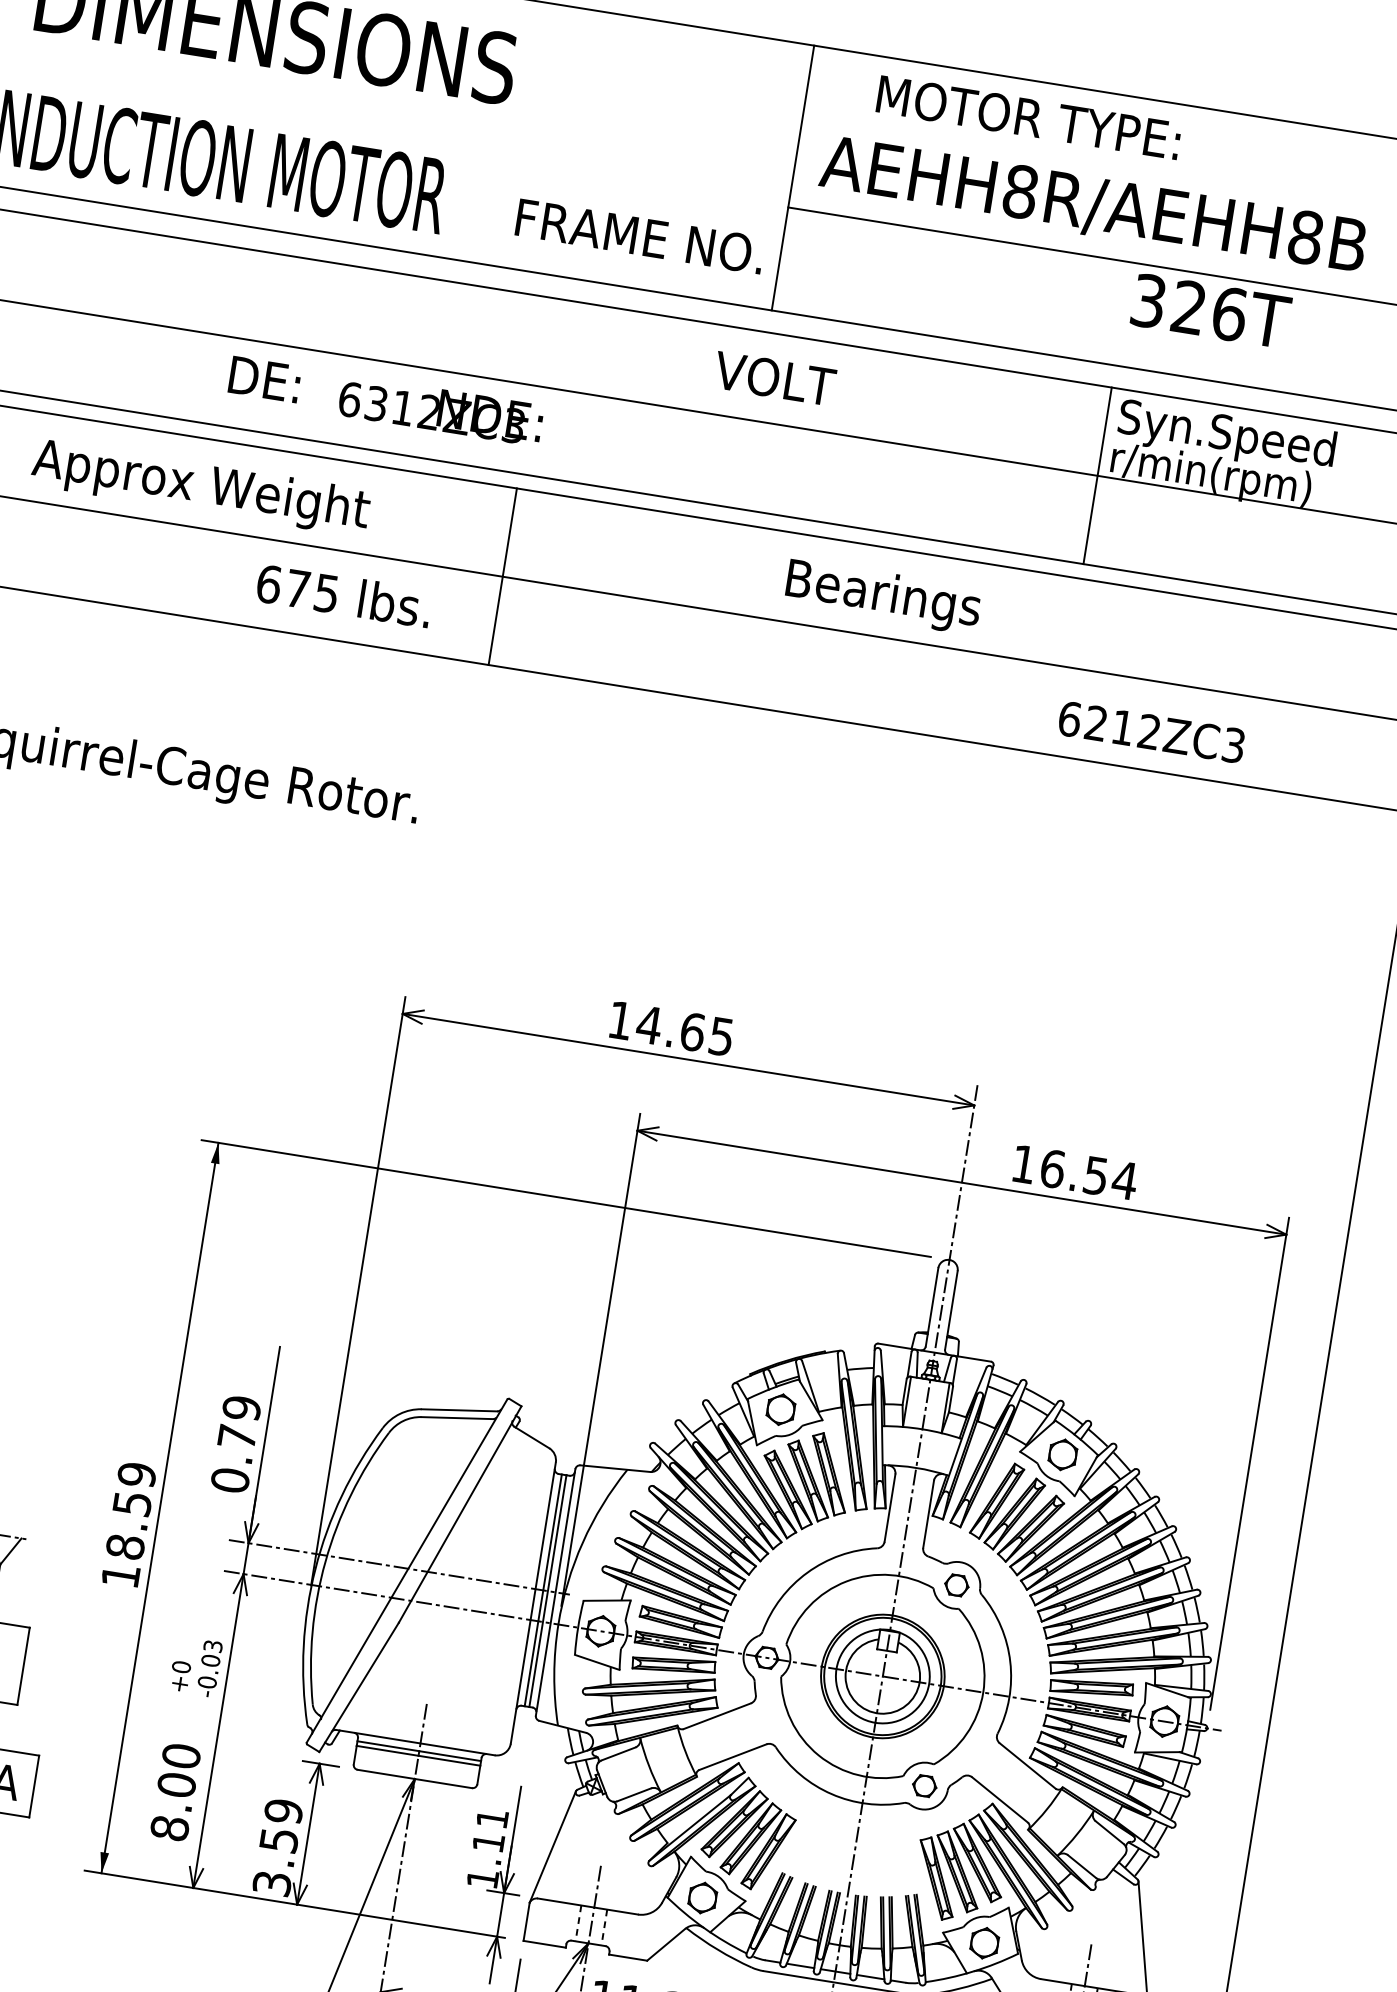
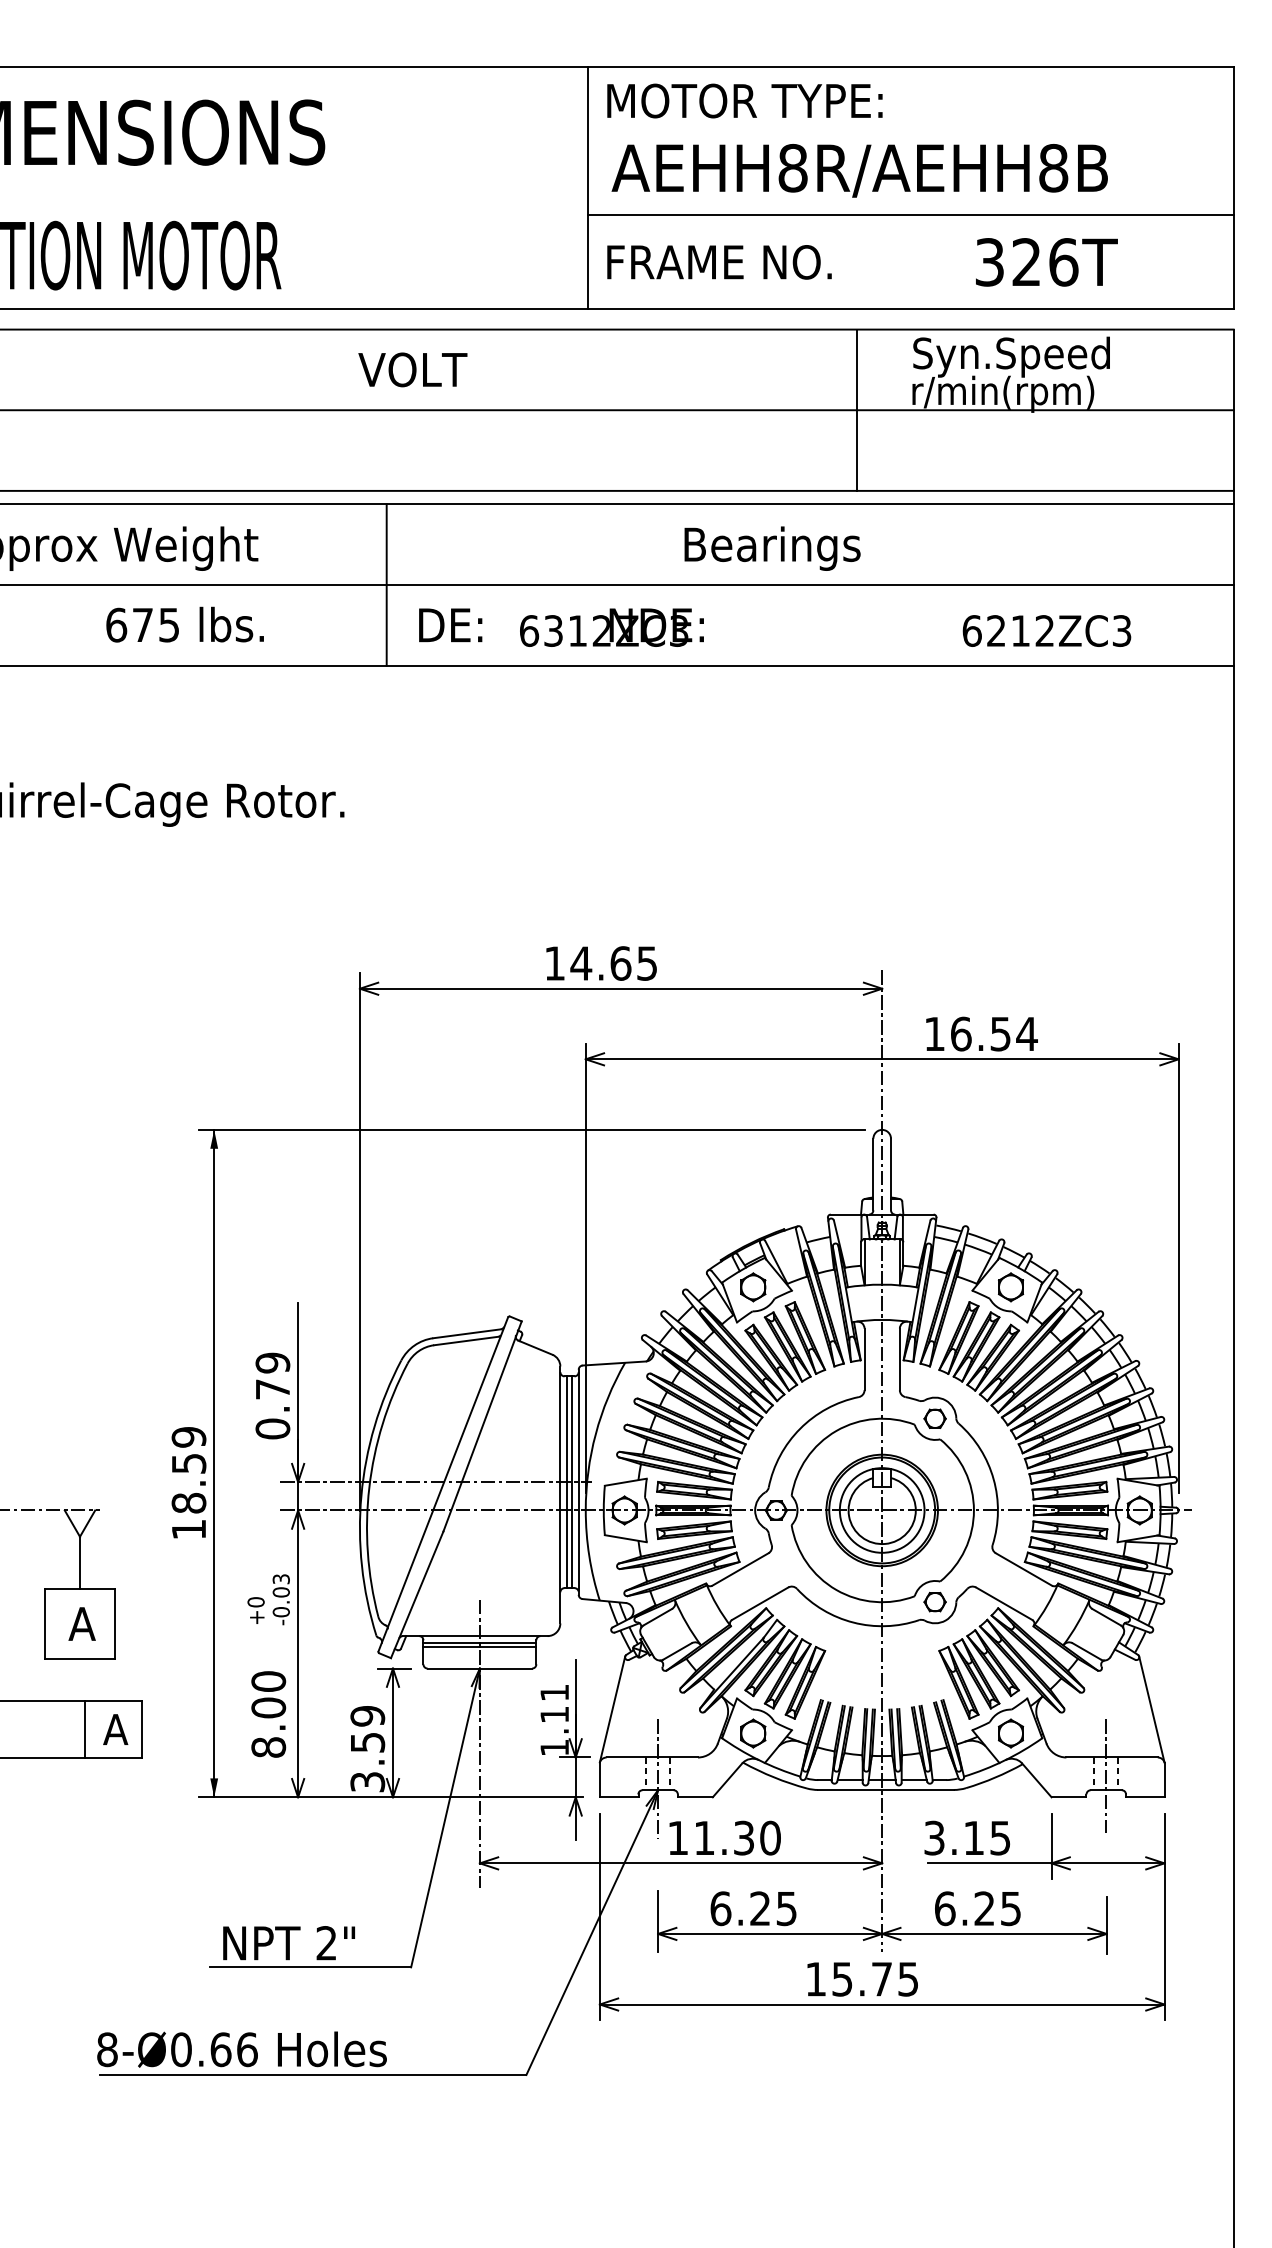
text: (1028, 117) -> (744, 100), moved
text: (640, 236) -> (719, 262), moved
text: (1210, 311) -> (1046, 262), moved
text: (774, 378) -> (412, 369), moved
text: (385, 401) -> (561, 627), moved
line: (1098, 475) -> (857, 409), moved
text: (343, 595) -> (184, 624), moved
text: (883, 596) -> (772, 548), moved
text: (1151, 731) -> (1046, 630), moved

